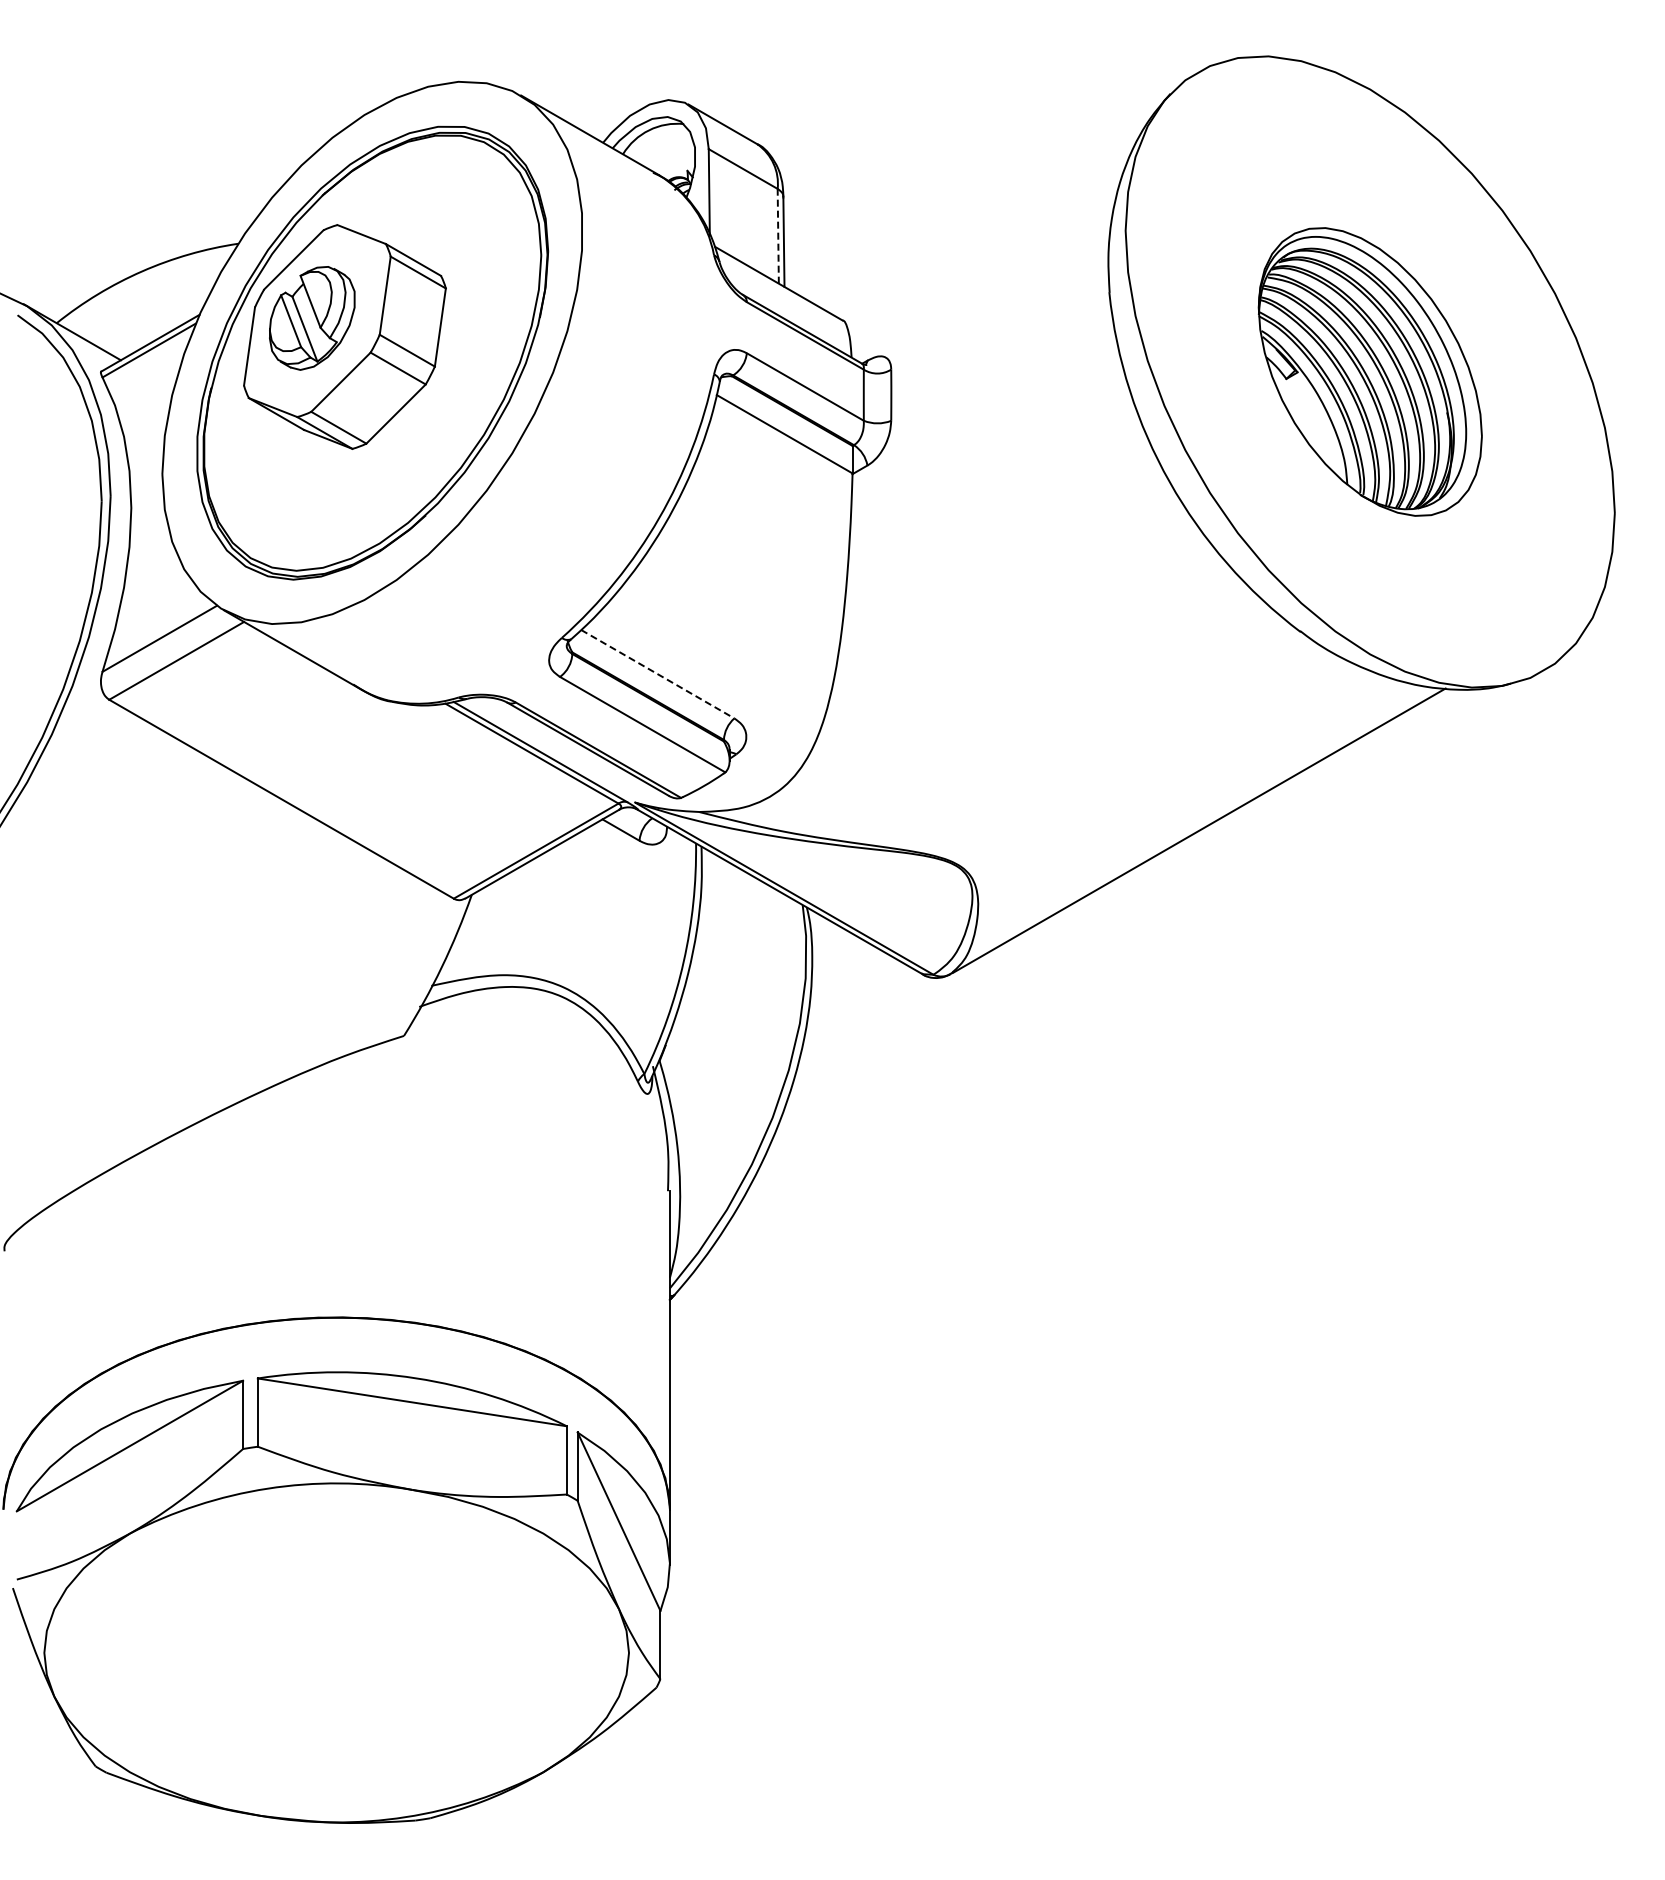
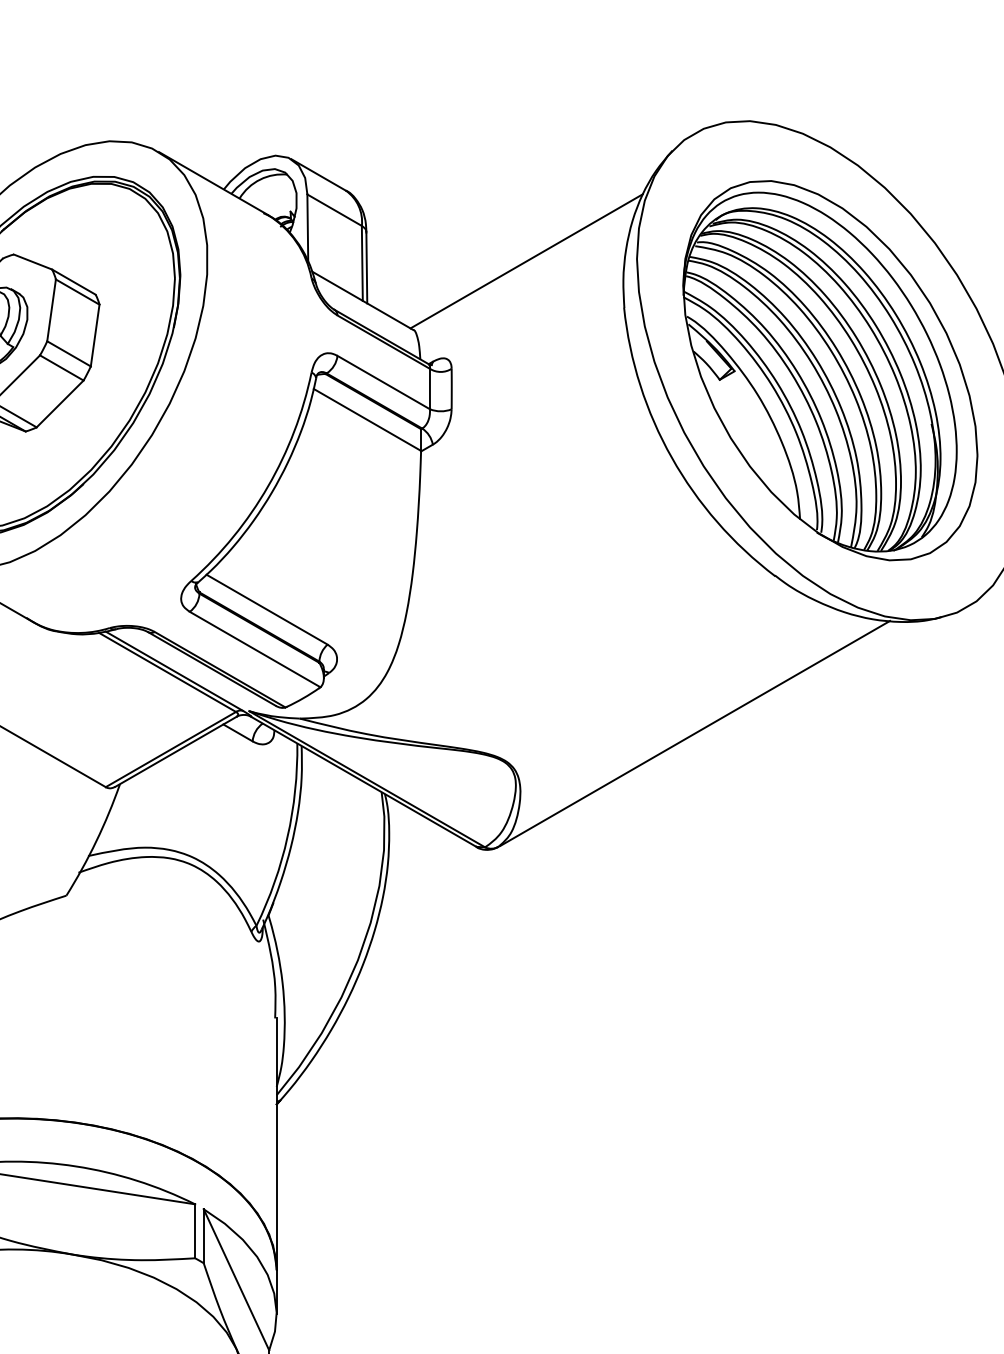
line: (985, 233) -> (526, 261), added
line: (778, 235) -> (362, 262), dashed -> solid
part: (1370, 371) -> (830, 370), size x1.67
line: (658, 674) -> (267, 609), dashed -> solid

